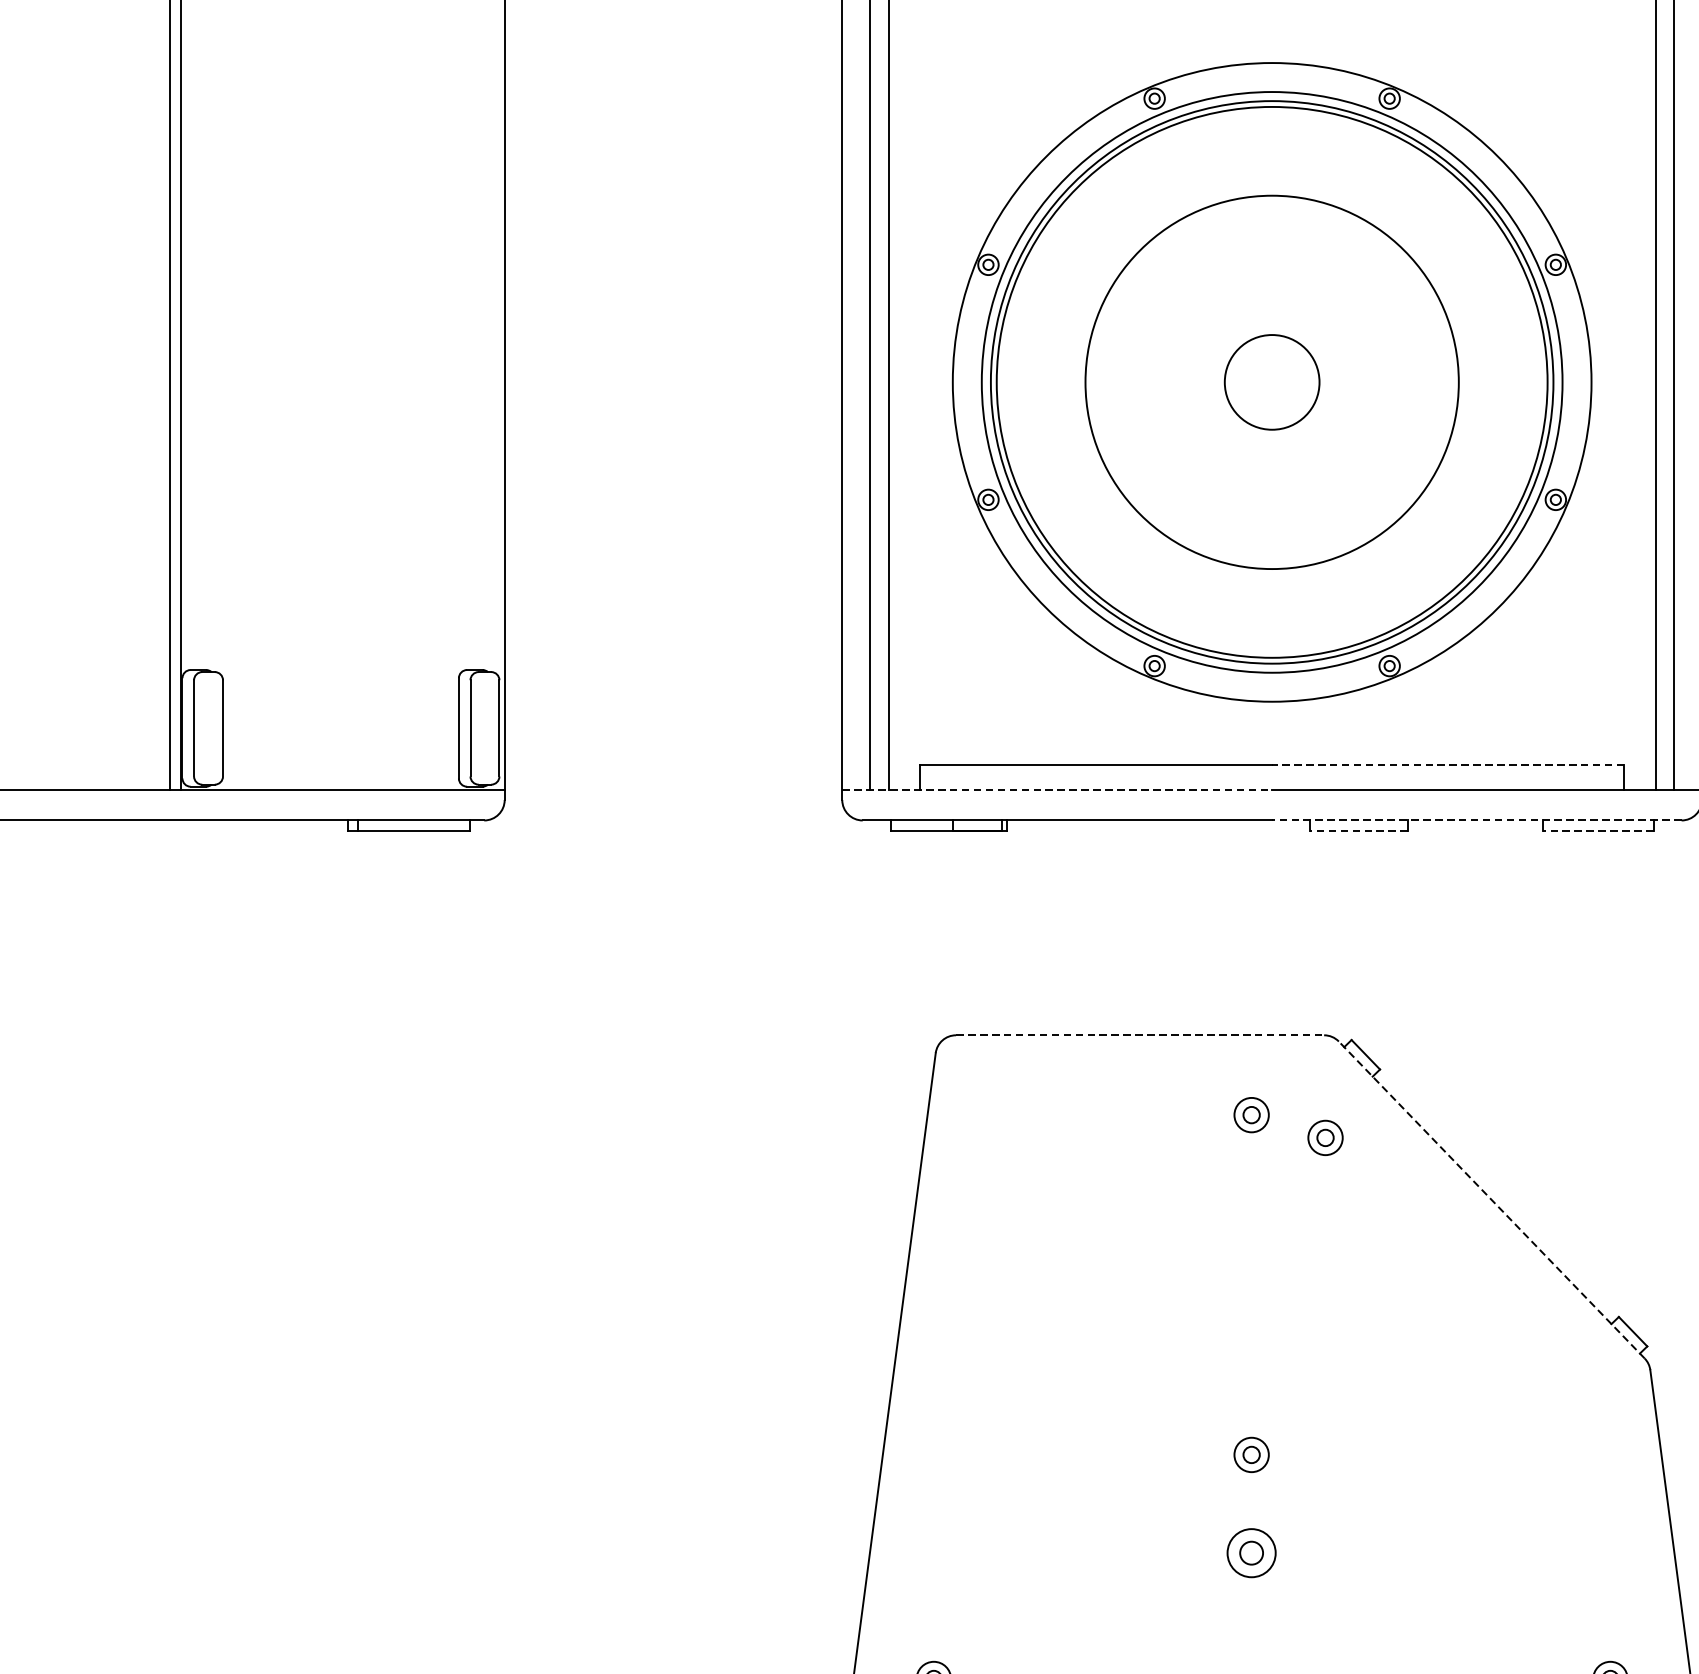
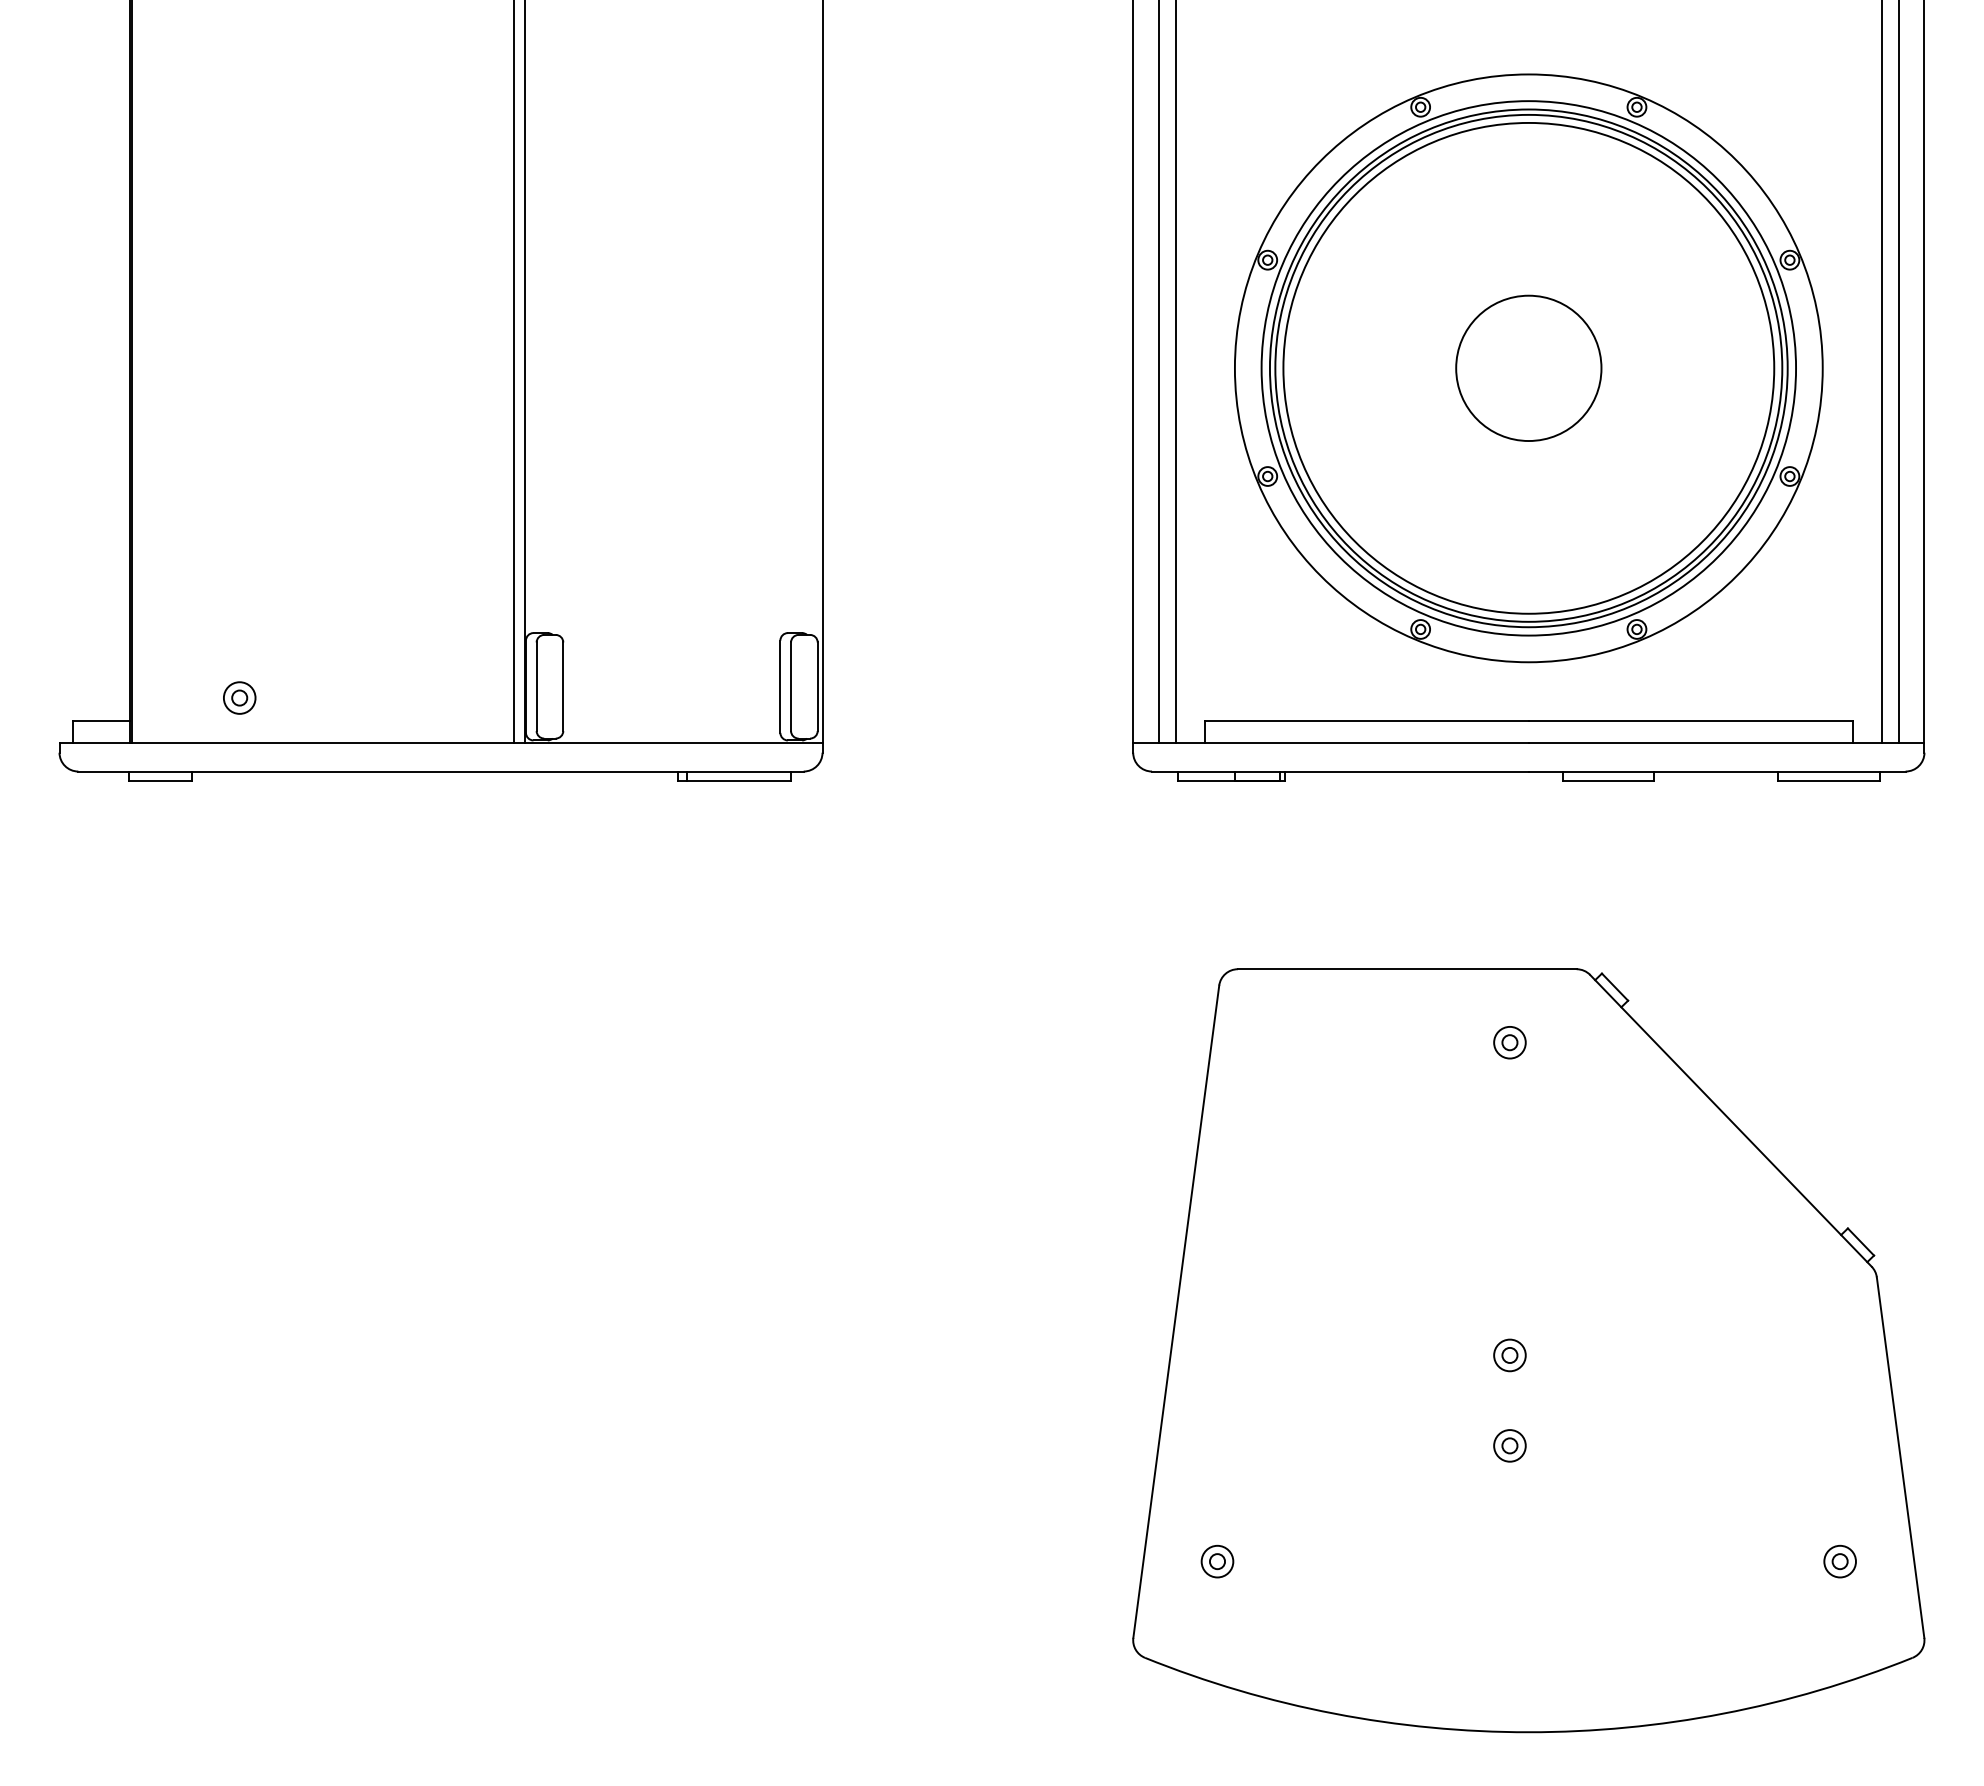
circle: (1271, 381) -> (1528, 367), size x1.43
circle: (1271, 382) -> (1528, 368), size x1.67
line: (1447, 765) -> (1690, 720), dashed -> solid
line: (1057, 790) -> (1331, 743), dashed -> solid
line: (1476, 820) -> (1716, 771), dashed -> solid
line: (1358, 830) -> (1608, 780), dashed -> solid
line: (1597, 830) -> (1828, 780), dashed -> solid
line: (1140, 1035) -> (1407, 969), dashed -> solid
part: (1325, 1137) -> (1577, 1063), removed
line: (1491, 1199) -> (1730, 1120), dashed -> solid
part: (1251, 1552) -> (1509, 1445), size x0.71

